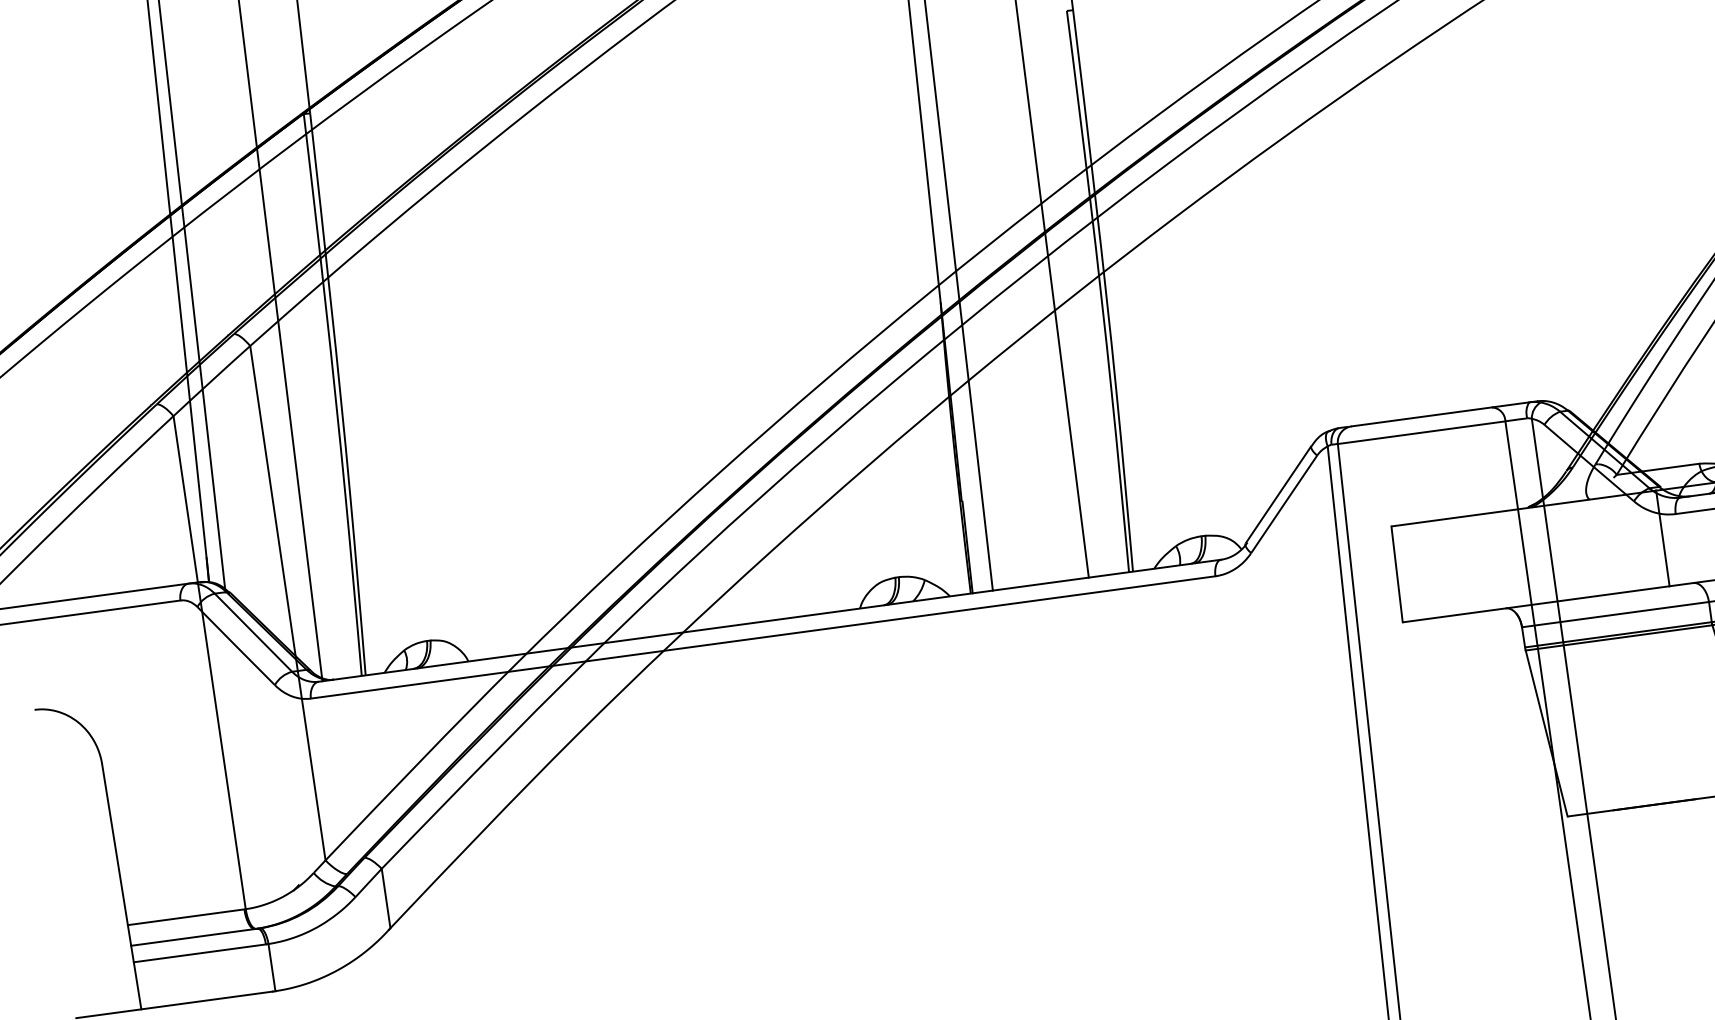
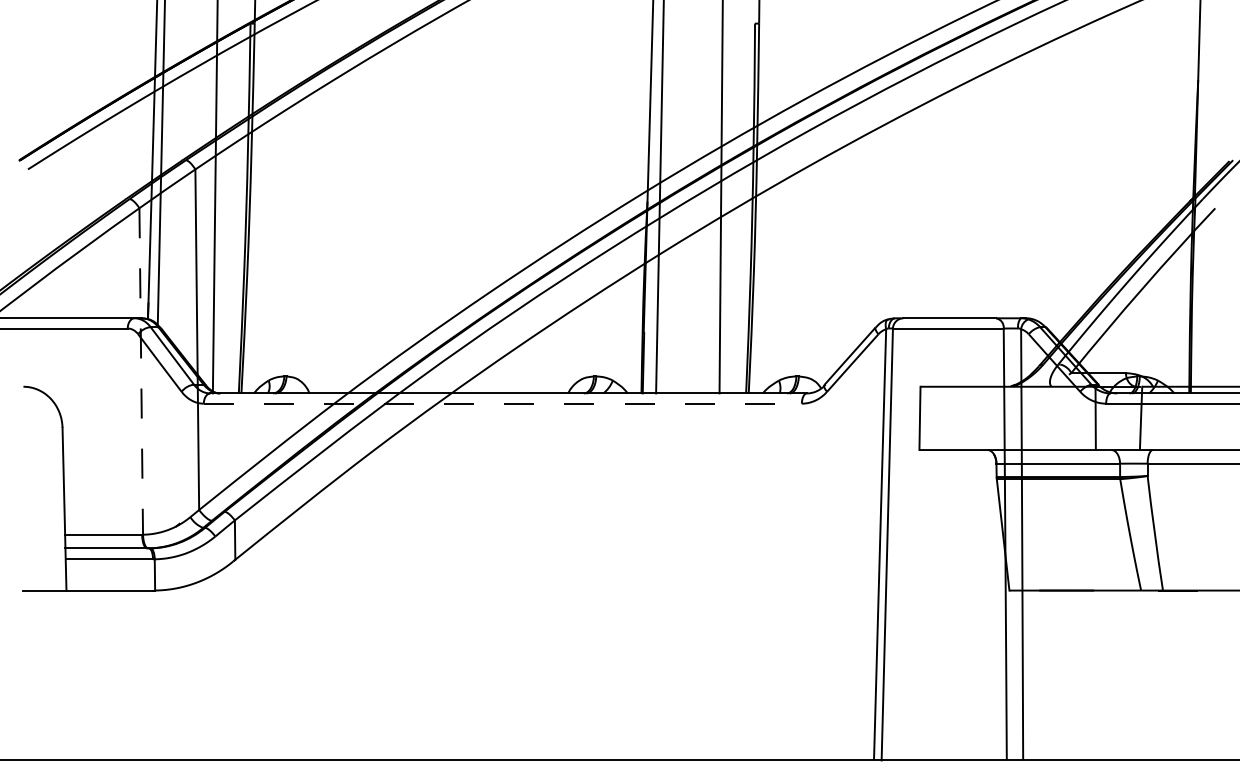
line: (764, 637) -> (503, 403), solid -> dashed
line: (210, 662) -> (141, 371), solid -> dashed

